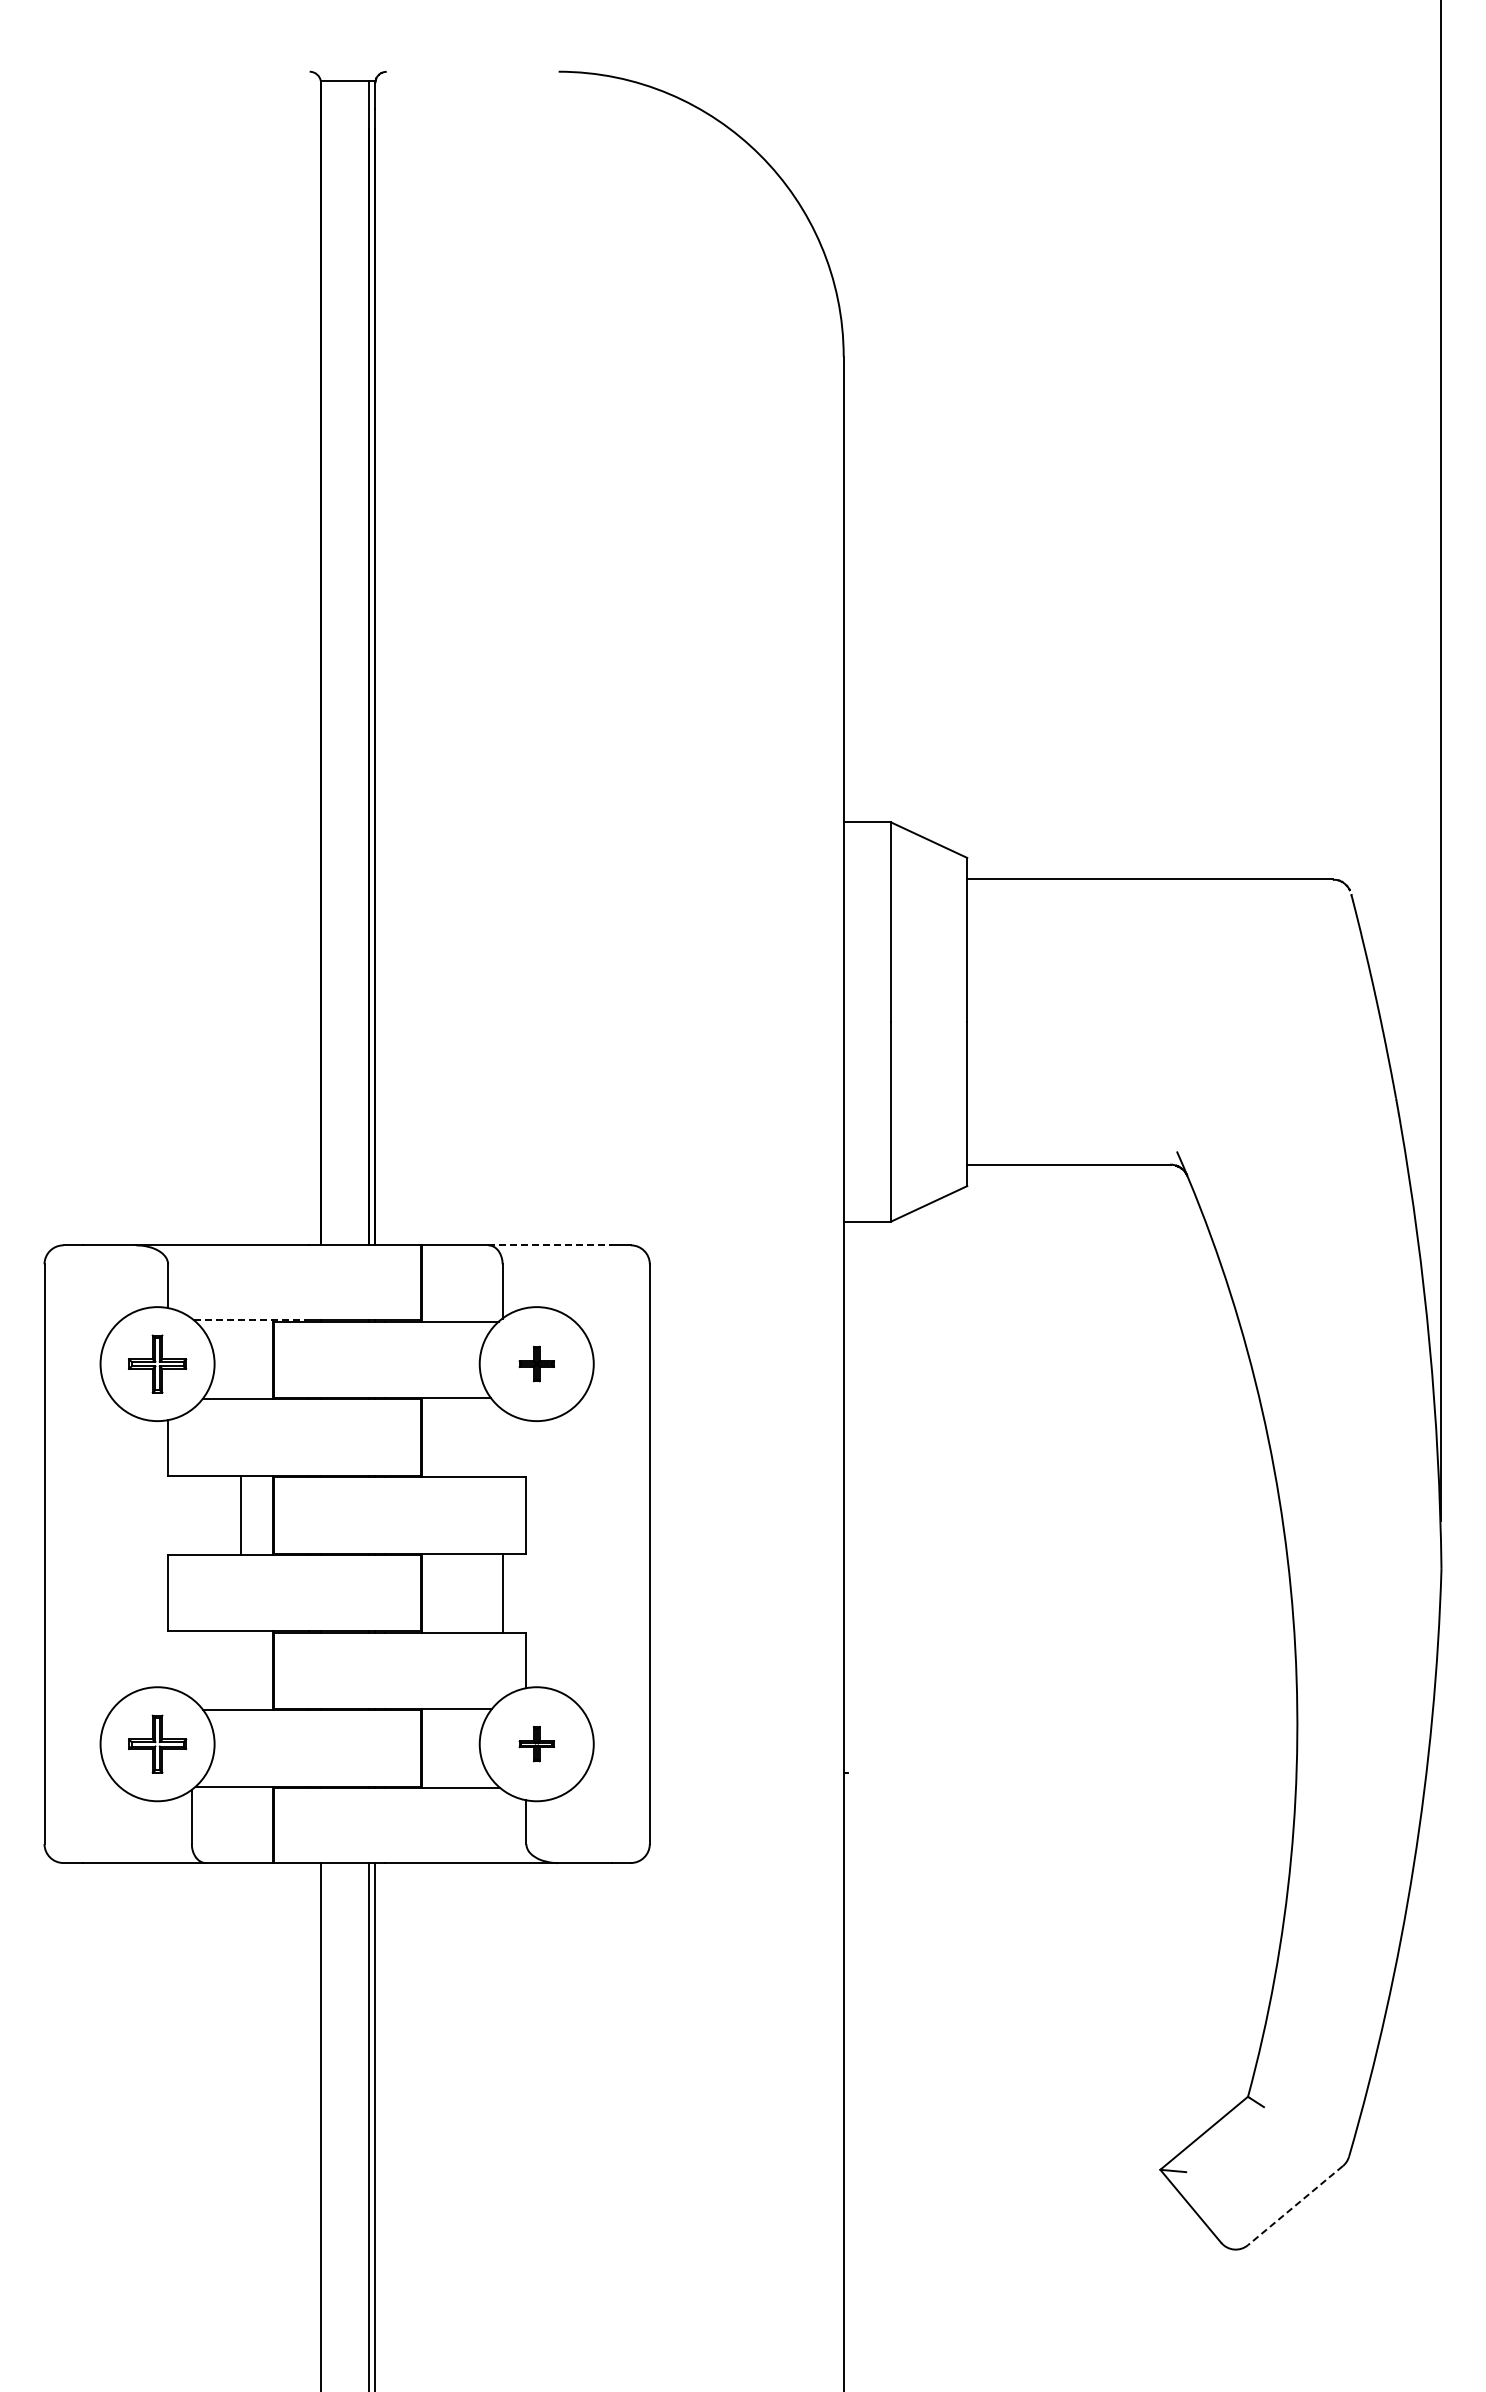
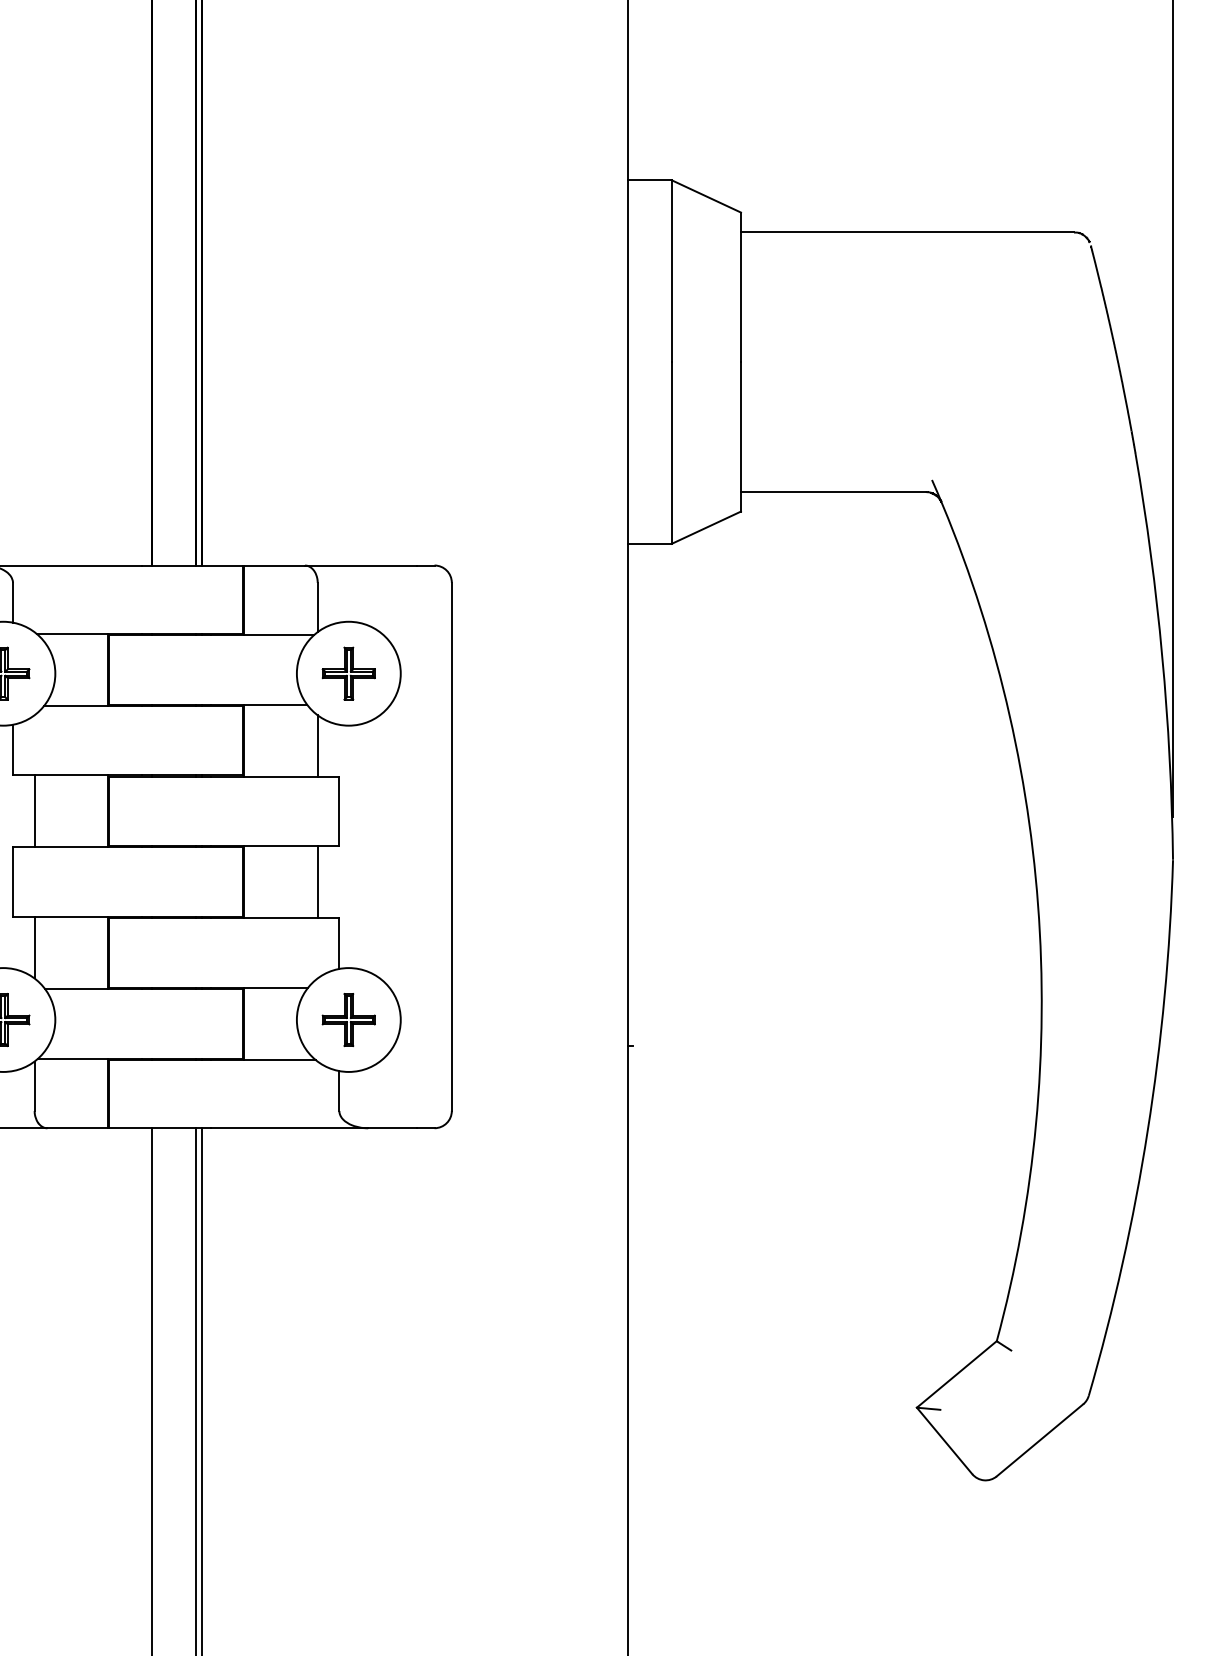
line: (550, 1245) -> (361, 565), dashed -> solid
line: (251, 1320) -> (88, 633), dashed -> solid
part: (536, 1363) -> (348, 673), size x1.67
line: (502, 1443) -> (317, 746), added
line: (240, 1514) -> (34, 810), moved
line: (191, 1664) -> (34, 947), added
part: (536, 1743) -> (348, 1019), size x1.67
line: (1295, 2205) -> (1040, 1440), dashed -> solid

